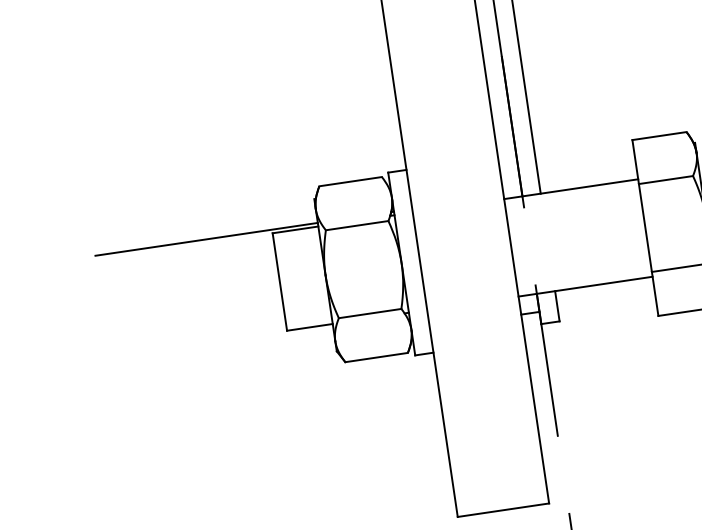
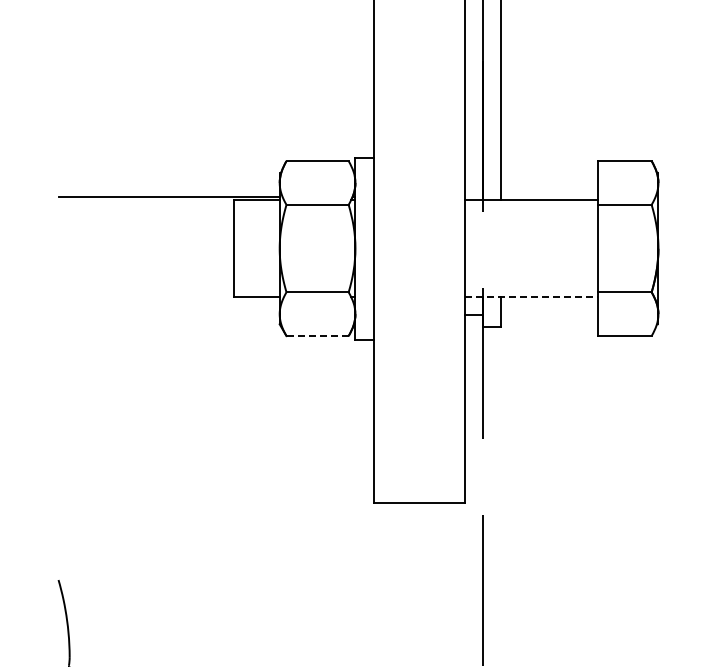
line: (585, 287) -> (531, 297), solid -> dashed
line: (377, 357) -> (318, 336), solid -> dashed

